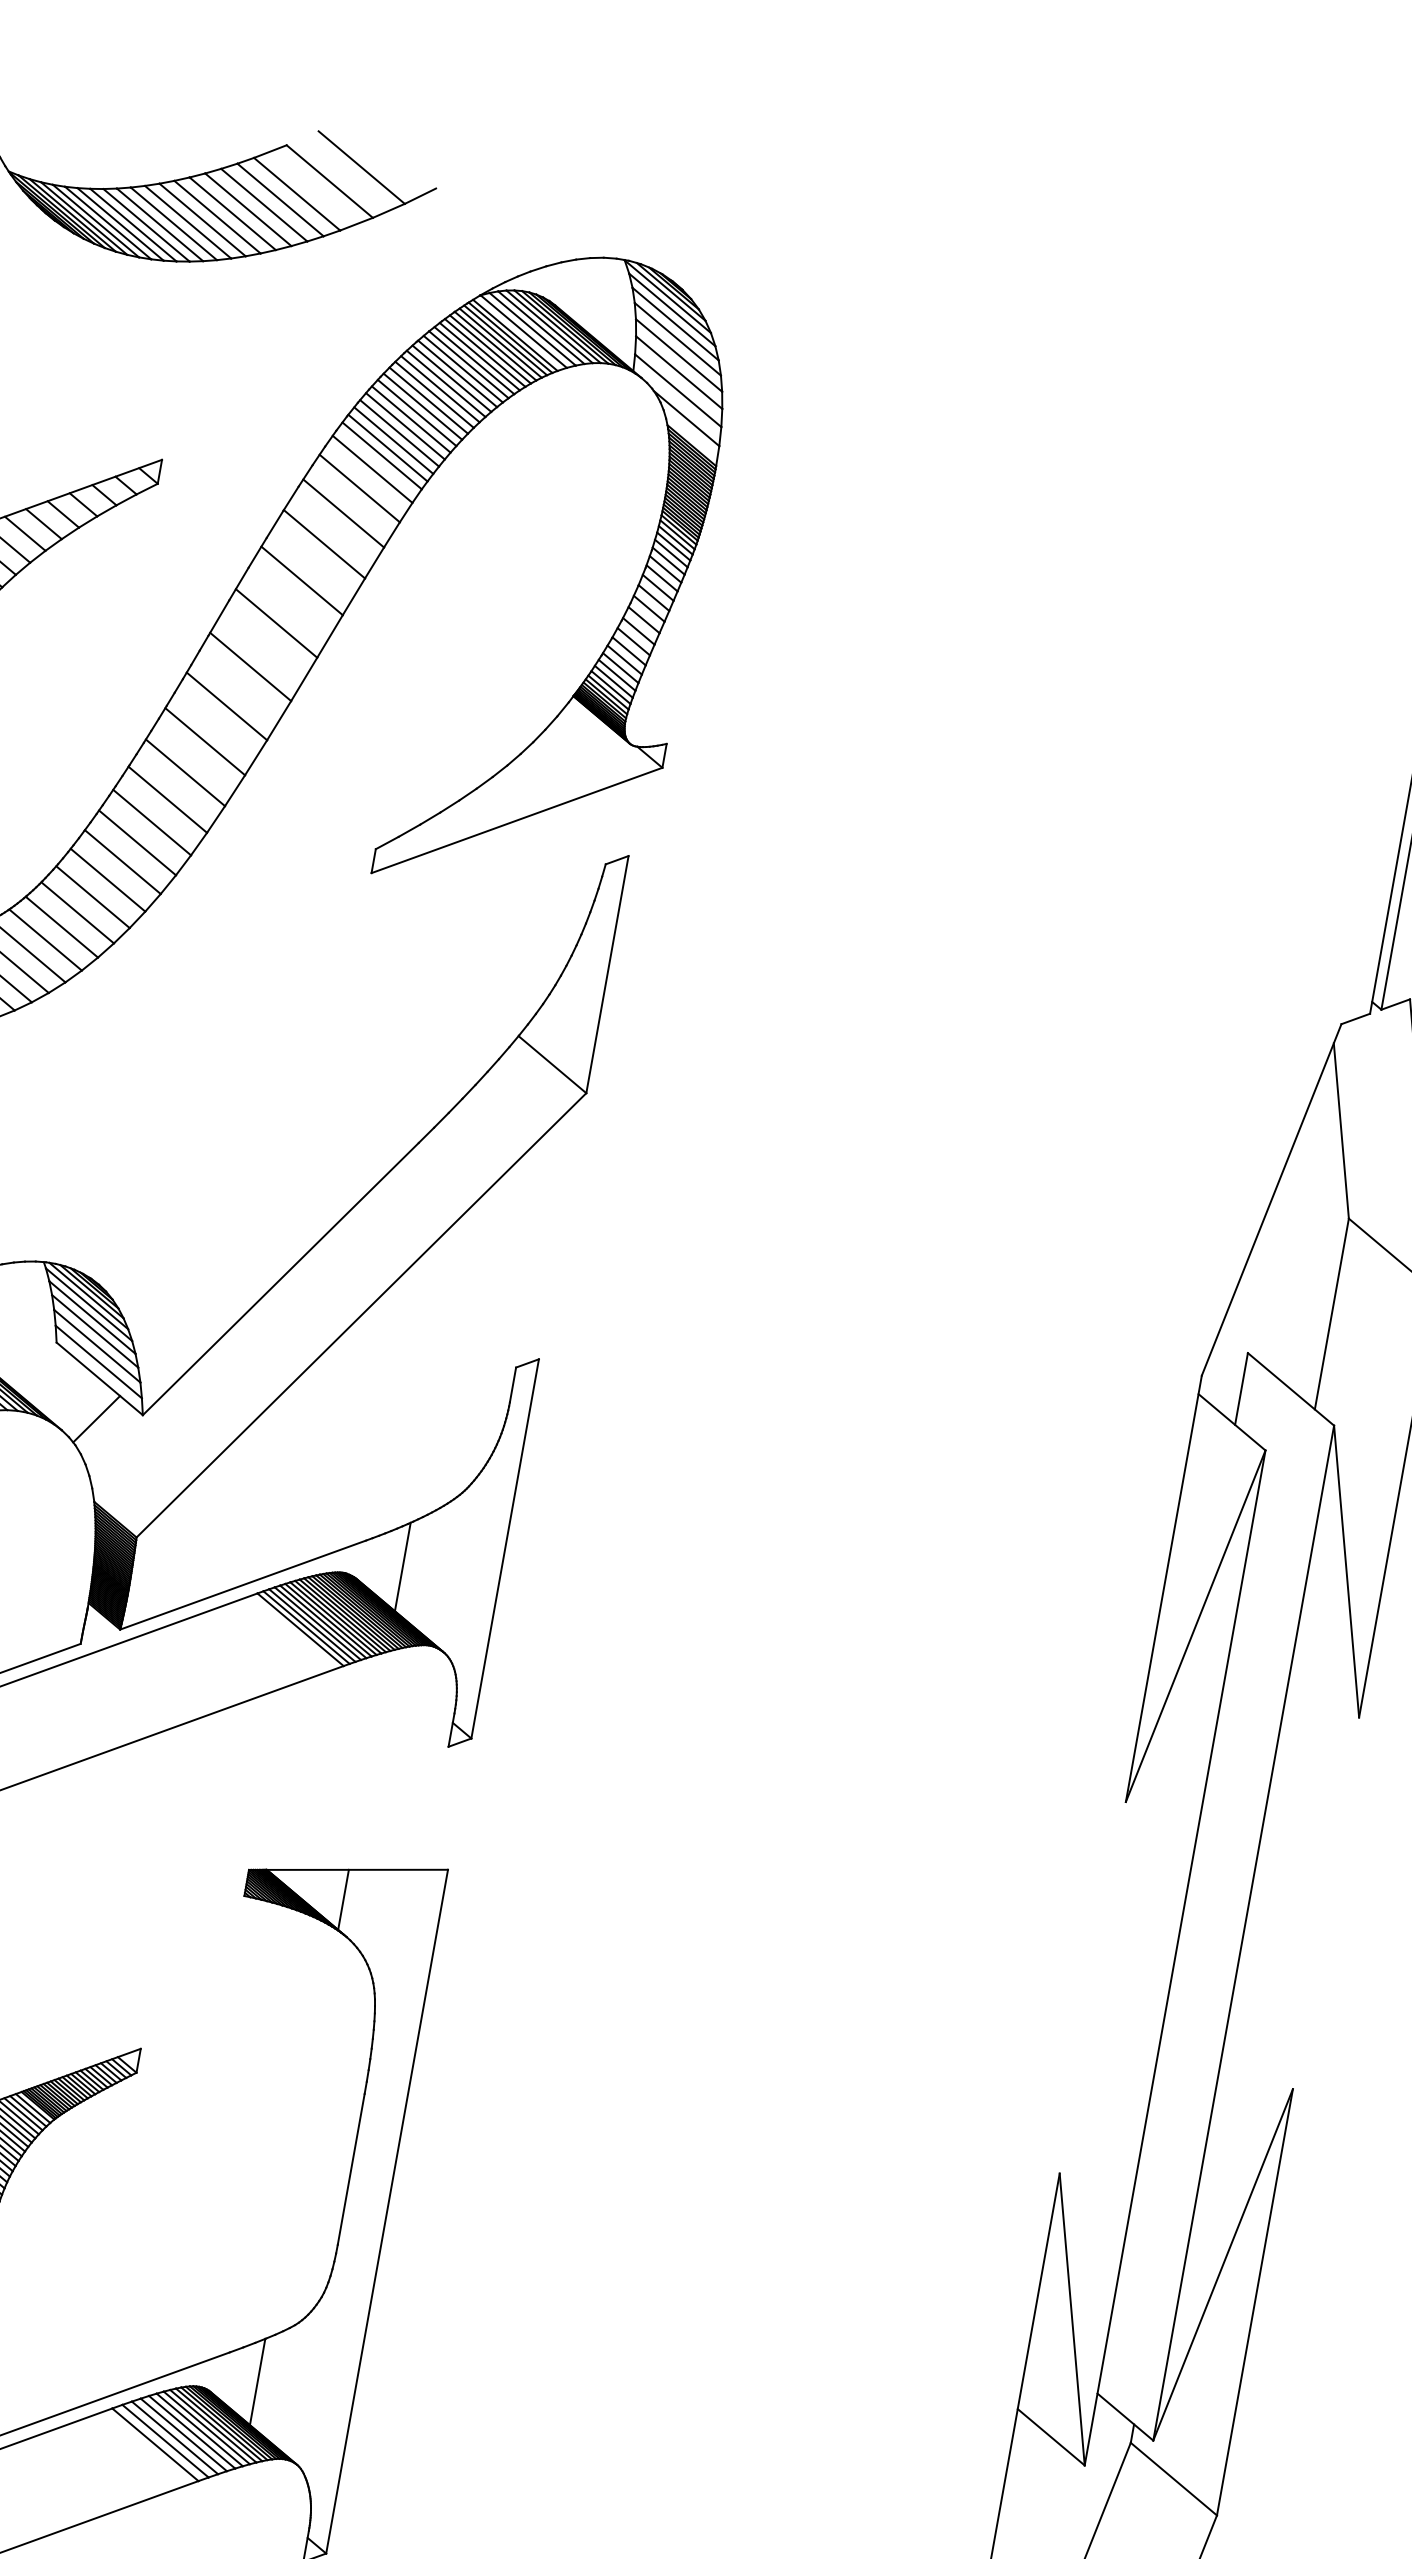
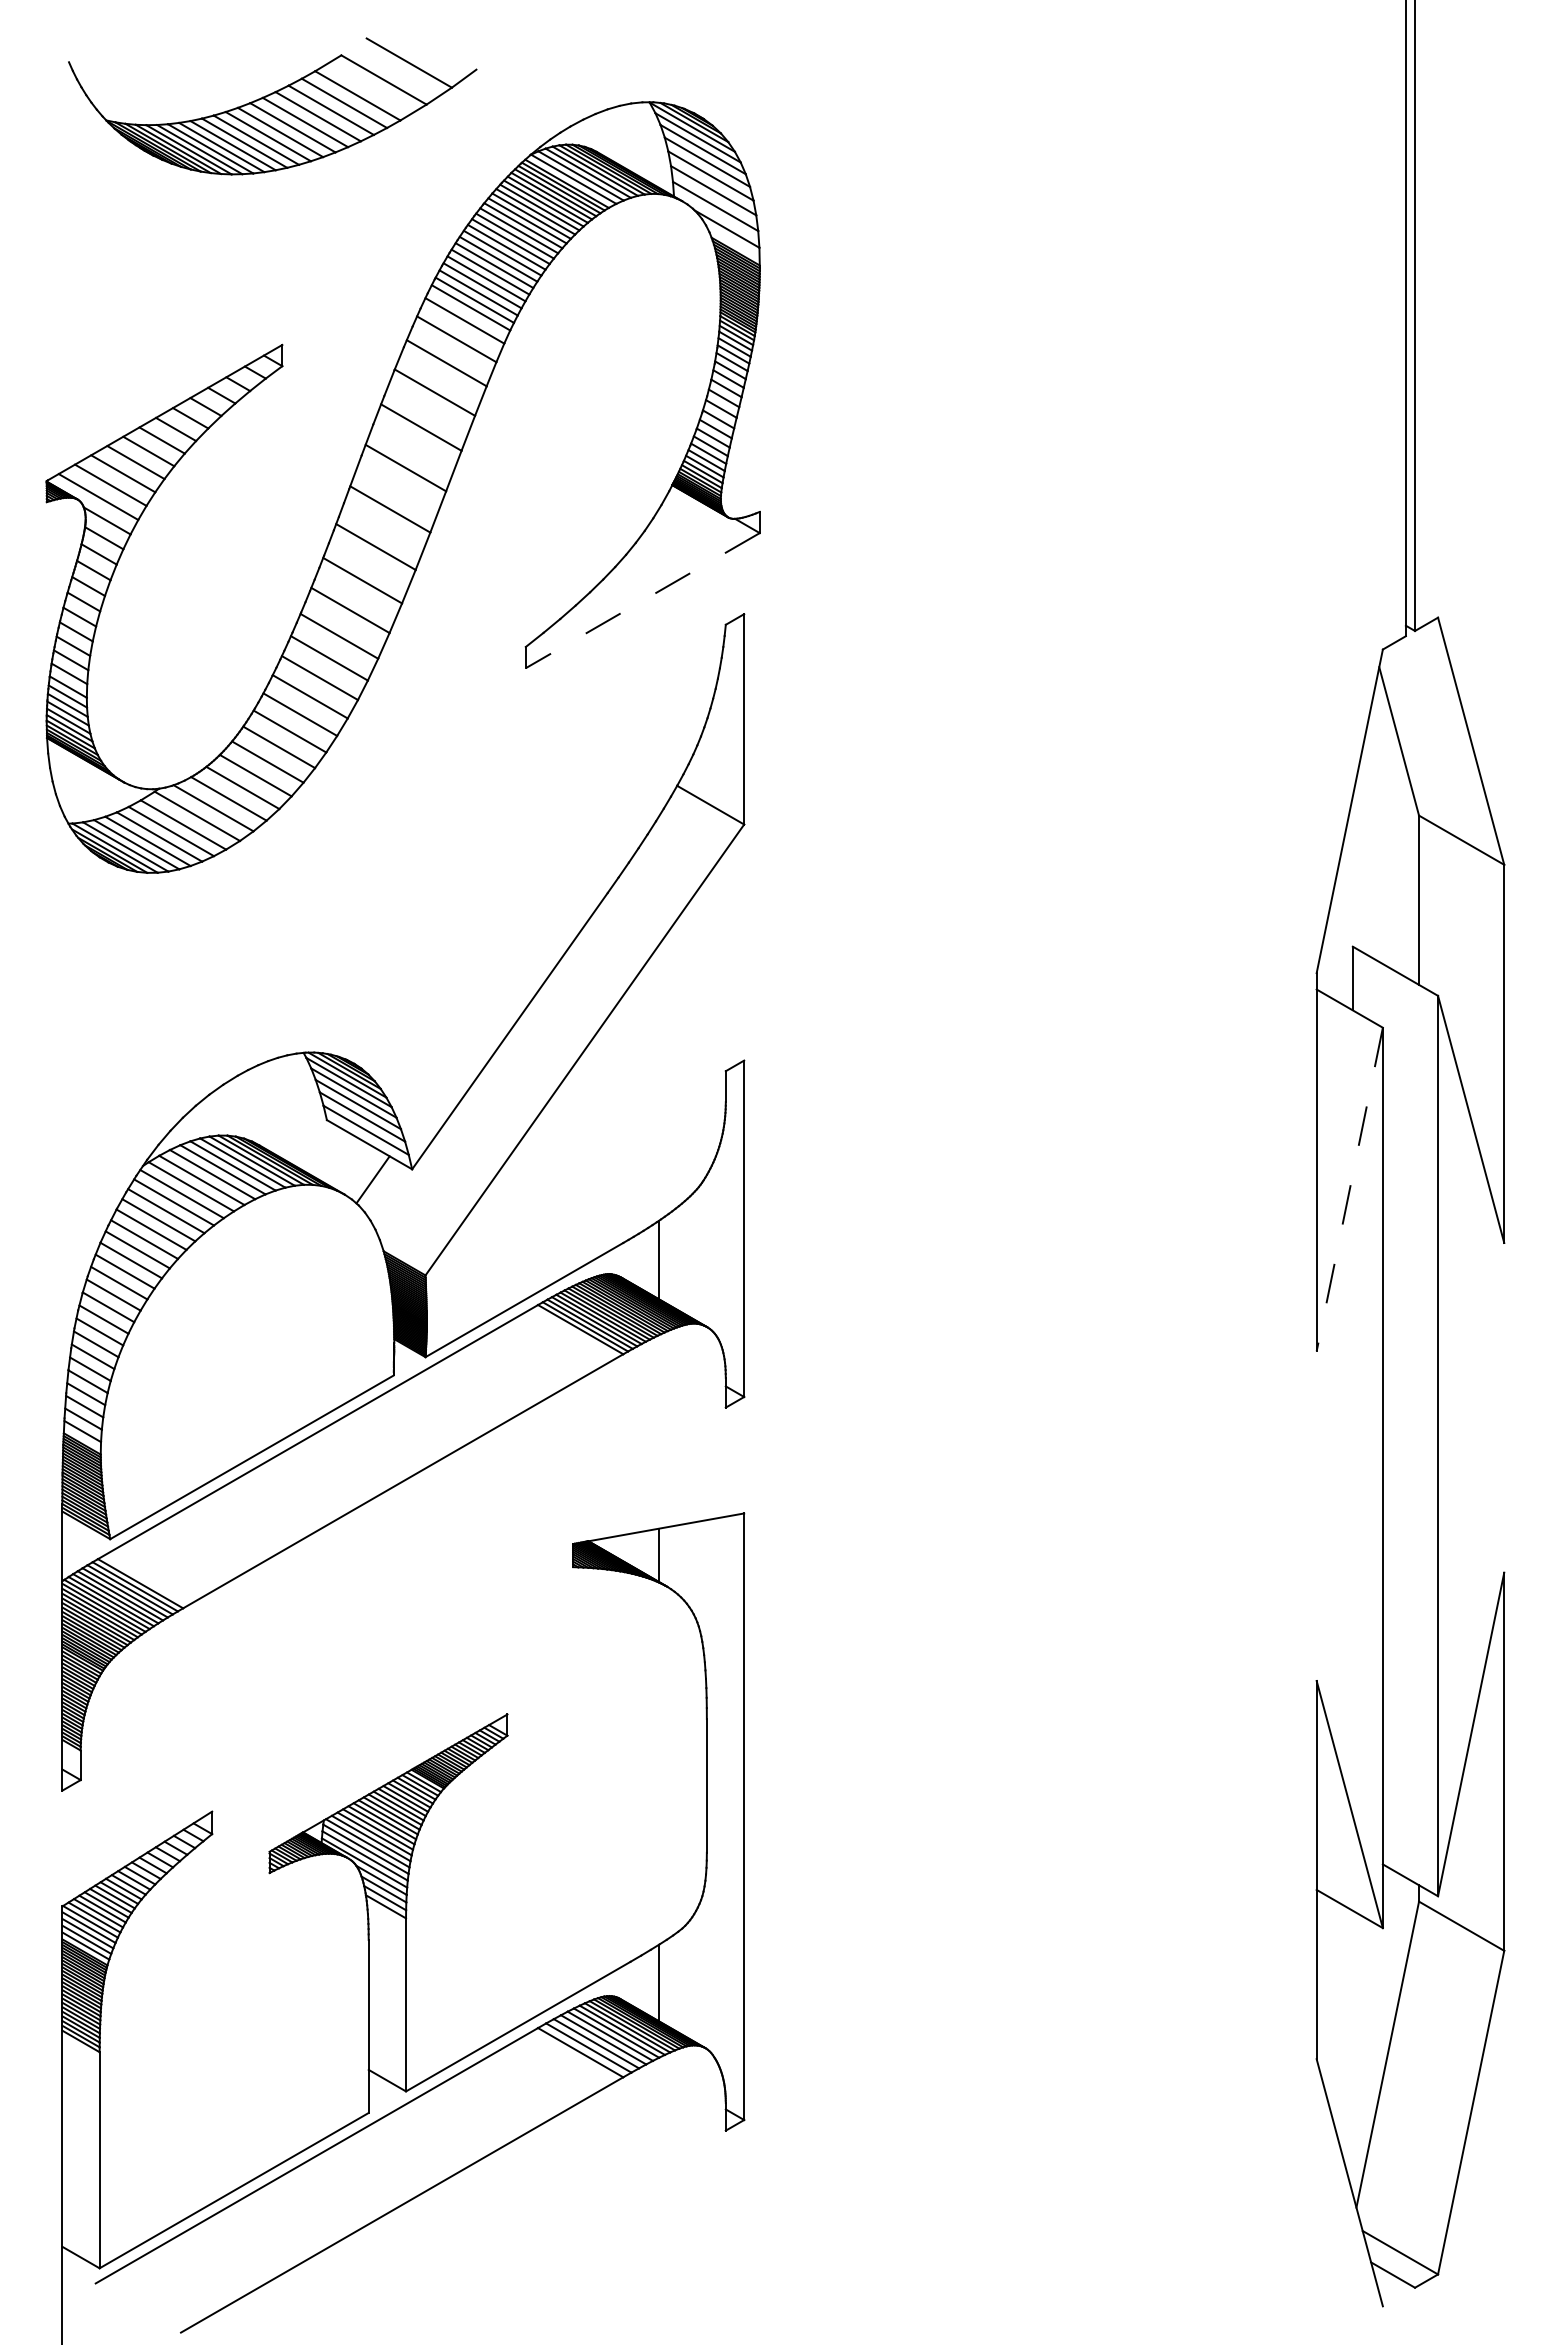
line: (516, 820) -> (642, 600), solid -> dashed
line: (1195, 1627) -> (1349, 1190), solid -> dashed

